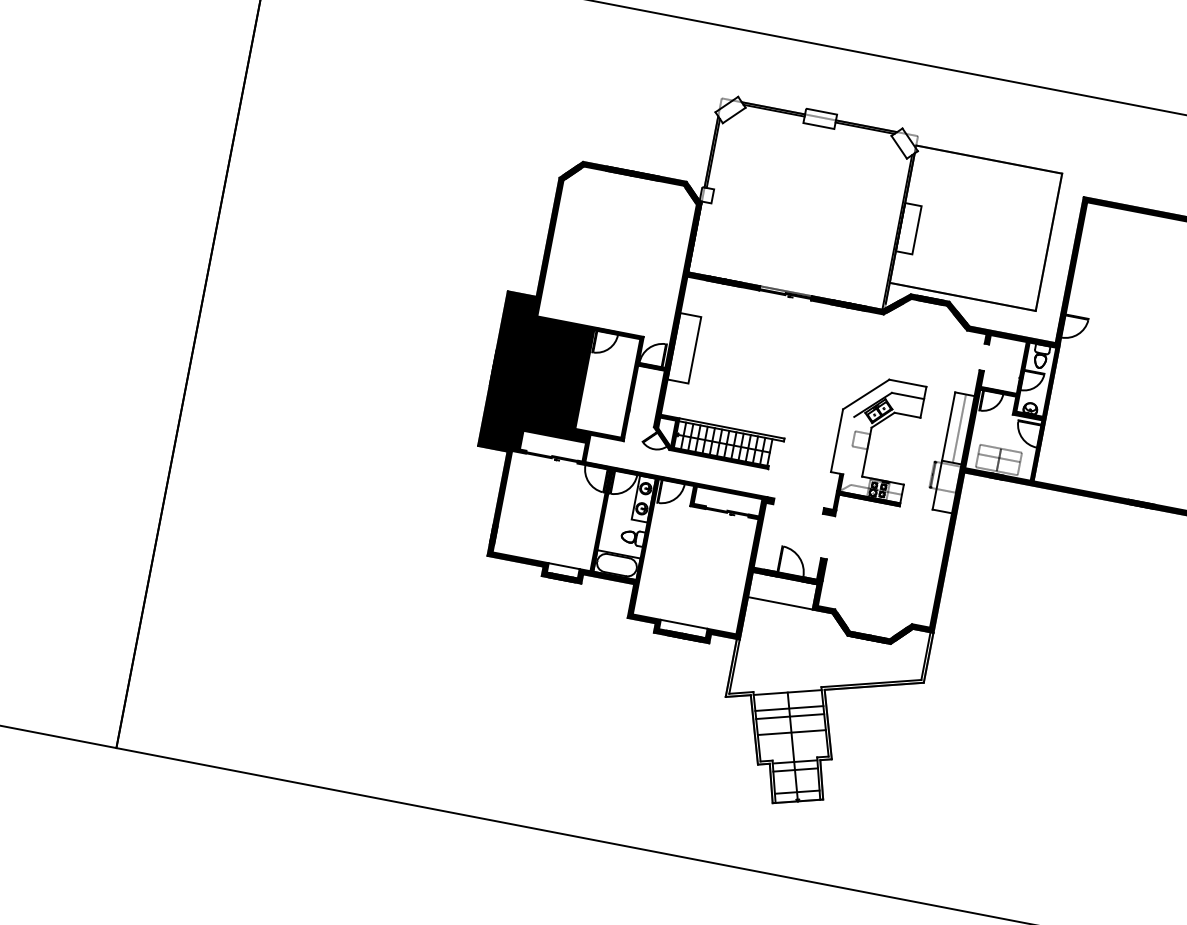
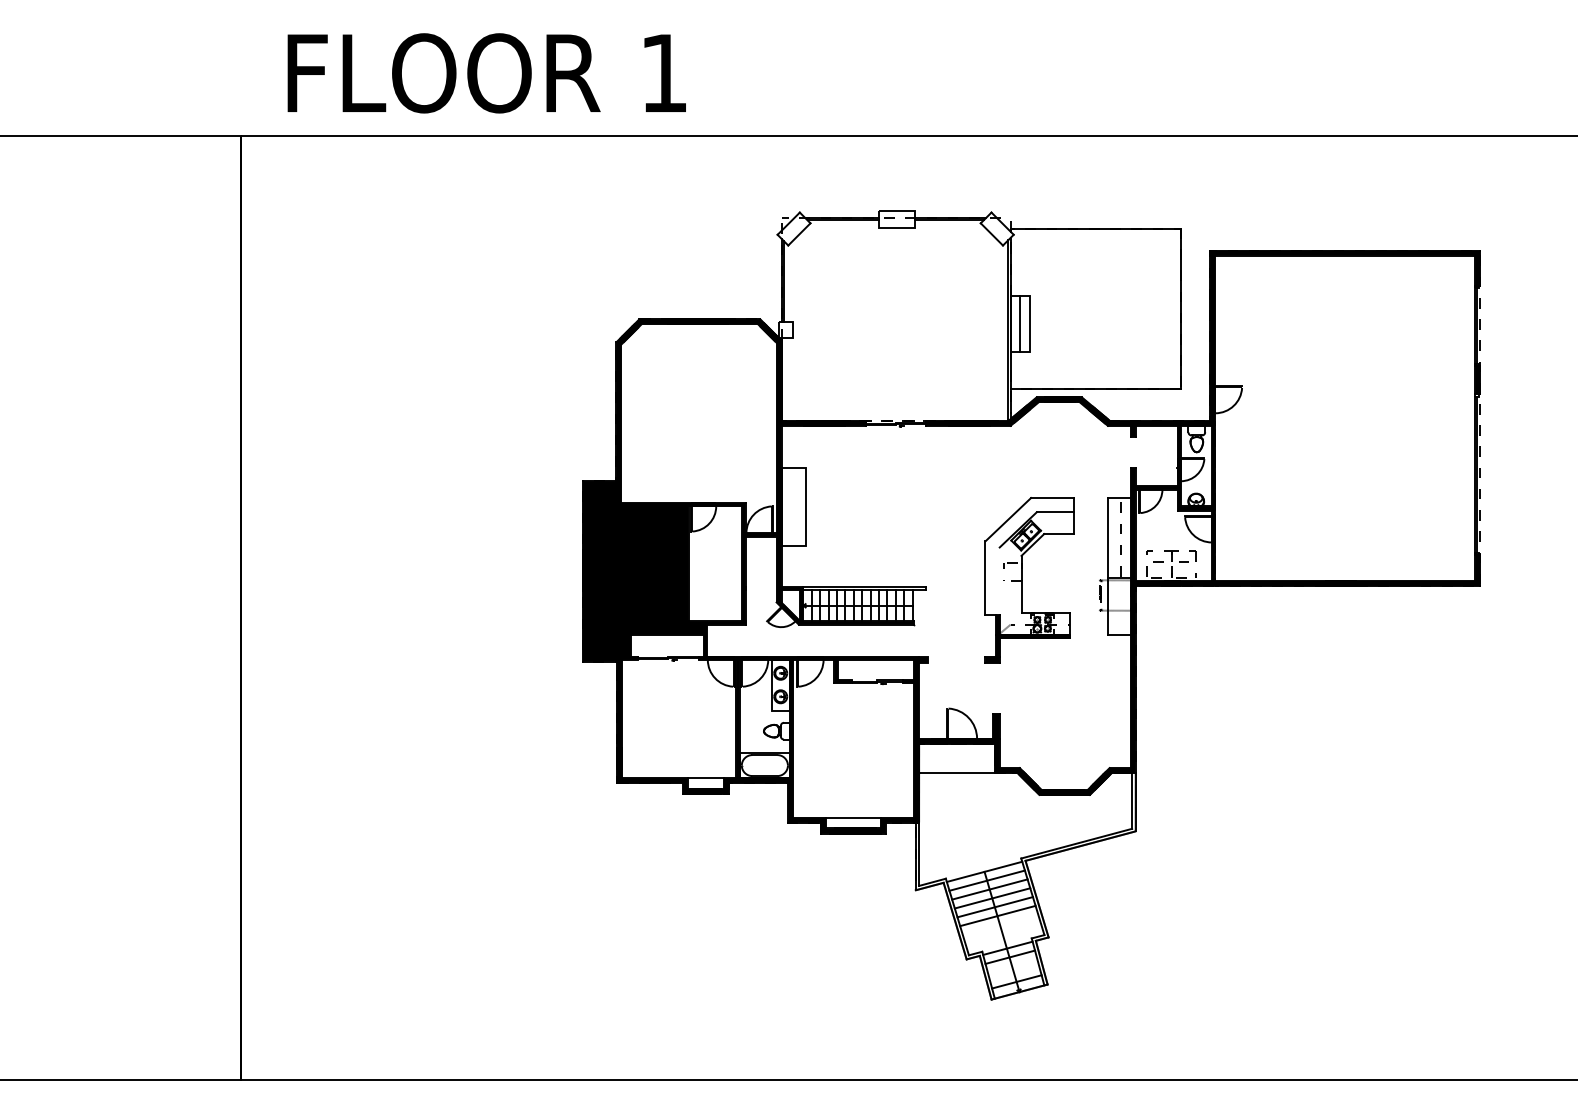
line: (909, 228) -> (1020, 323), added
line: (787, 700) -> (986, 880), added
line: (790, 724) -> (994, 907), added

